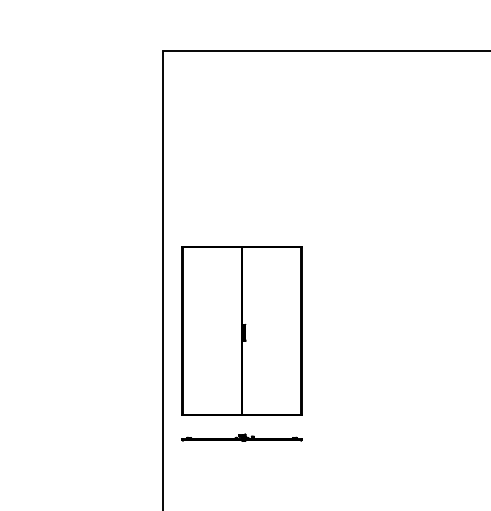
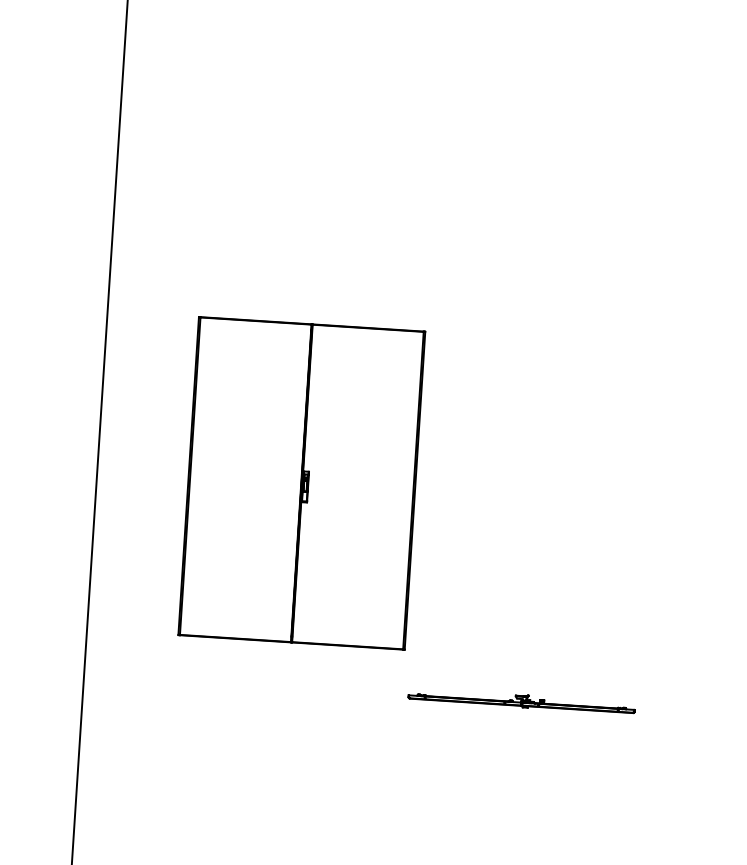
part: (241, 330) -> (300, 482), moved
part: (241, 437) -> (520, 700), moved

